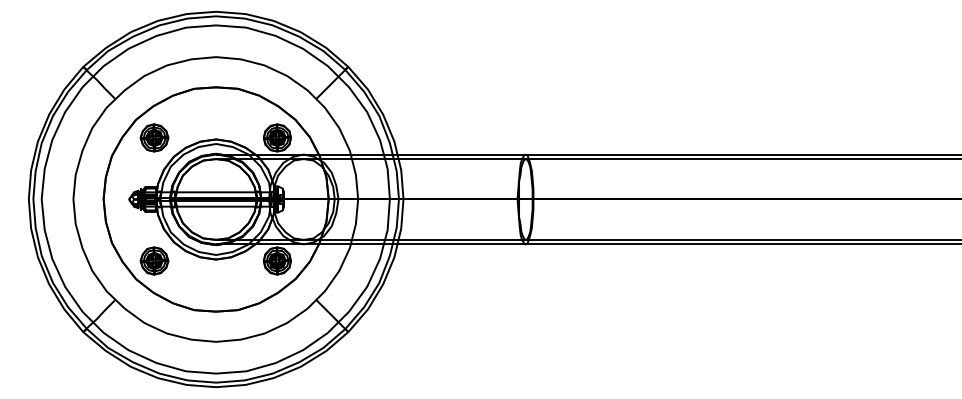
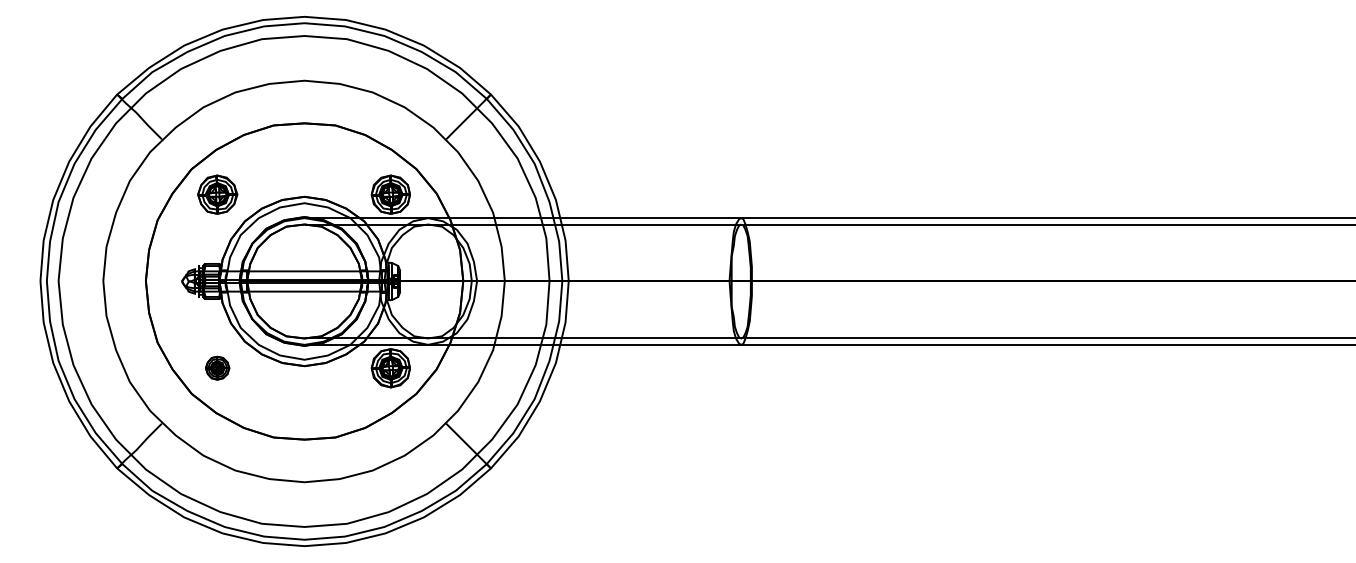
part: (154, 260) -> (217, 367), size x0.6

